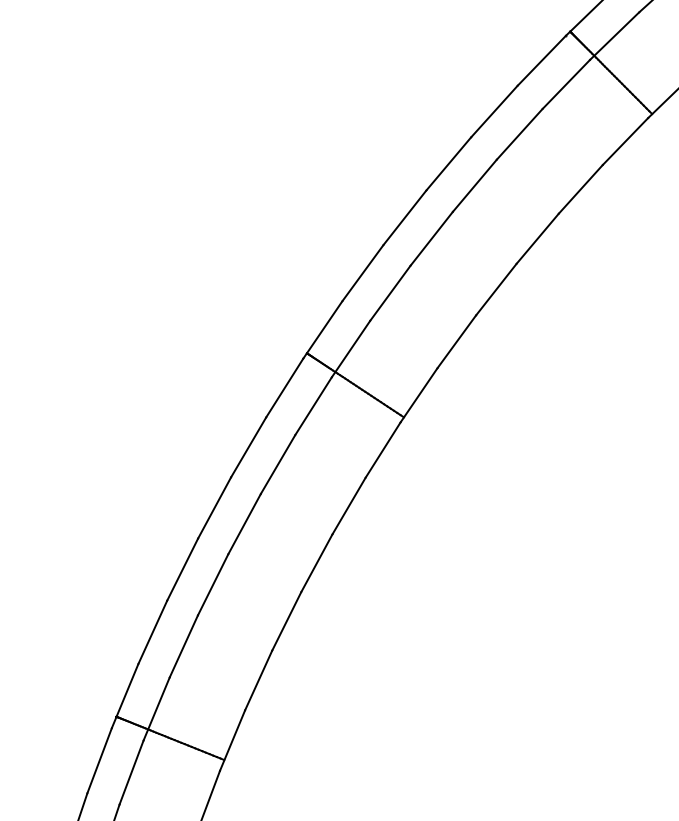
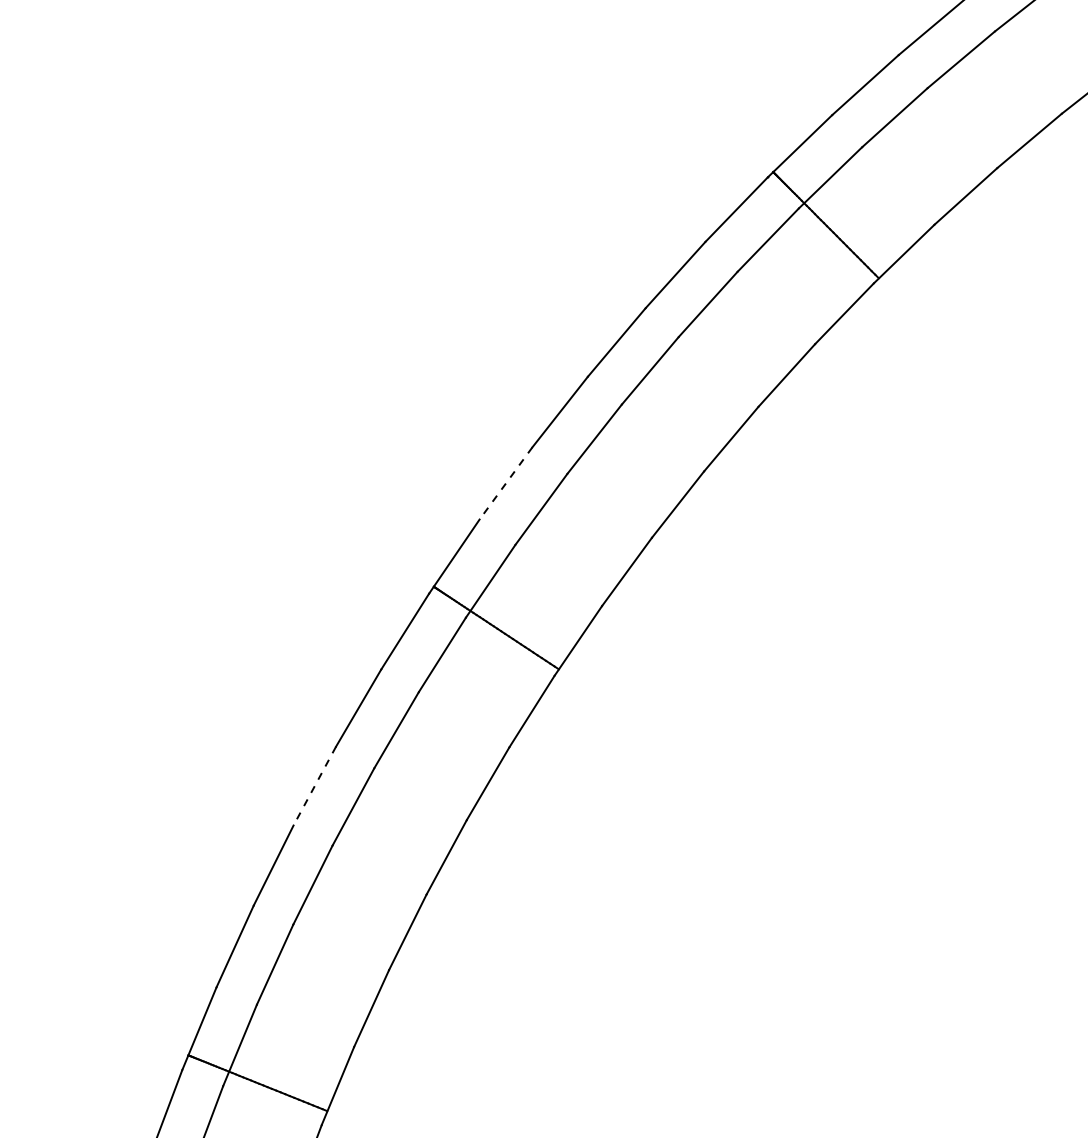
line: (363, 273) -> (506, 483), solid -> dashed
line: (214, 508) -> (314, 786), solid -> dashed

